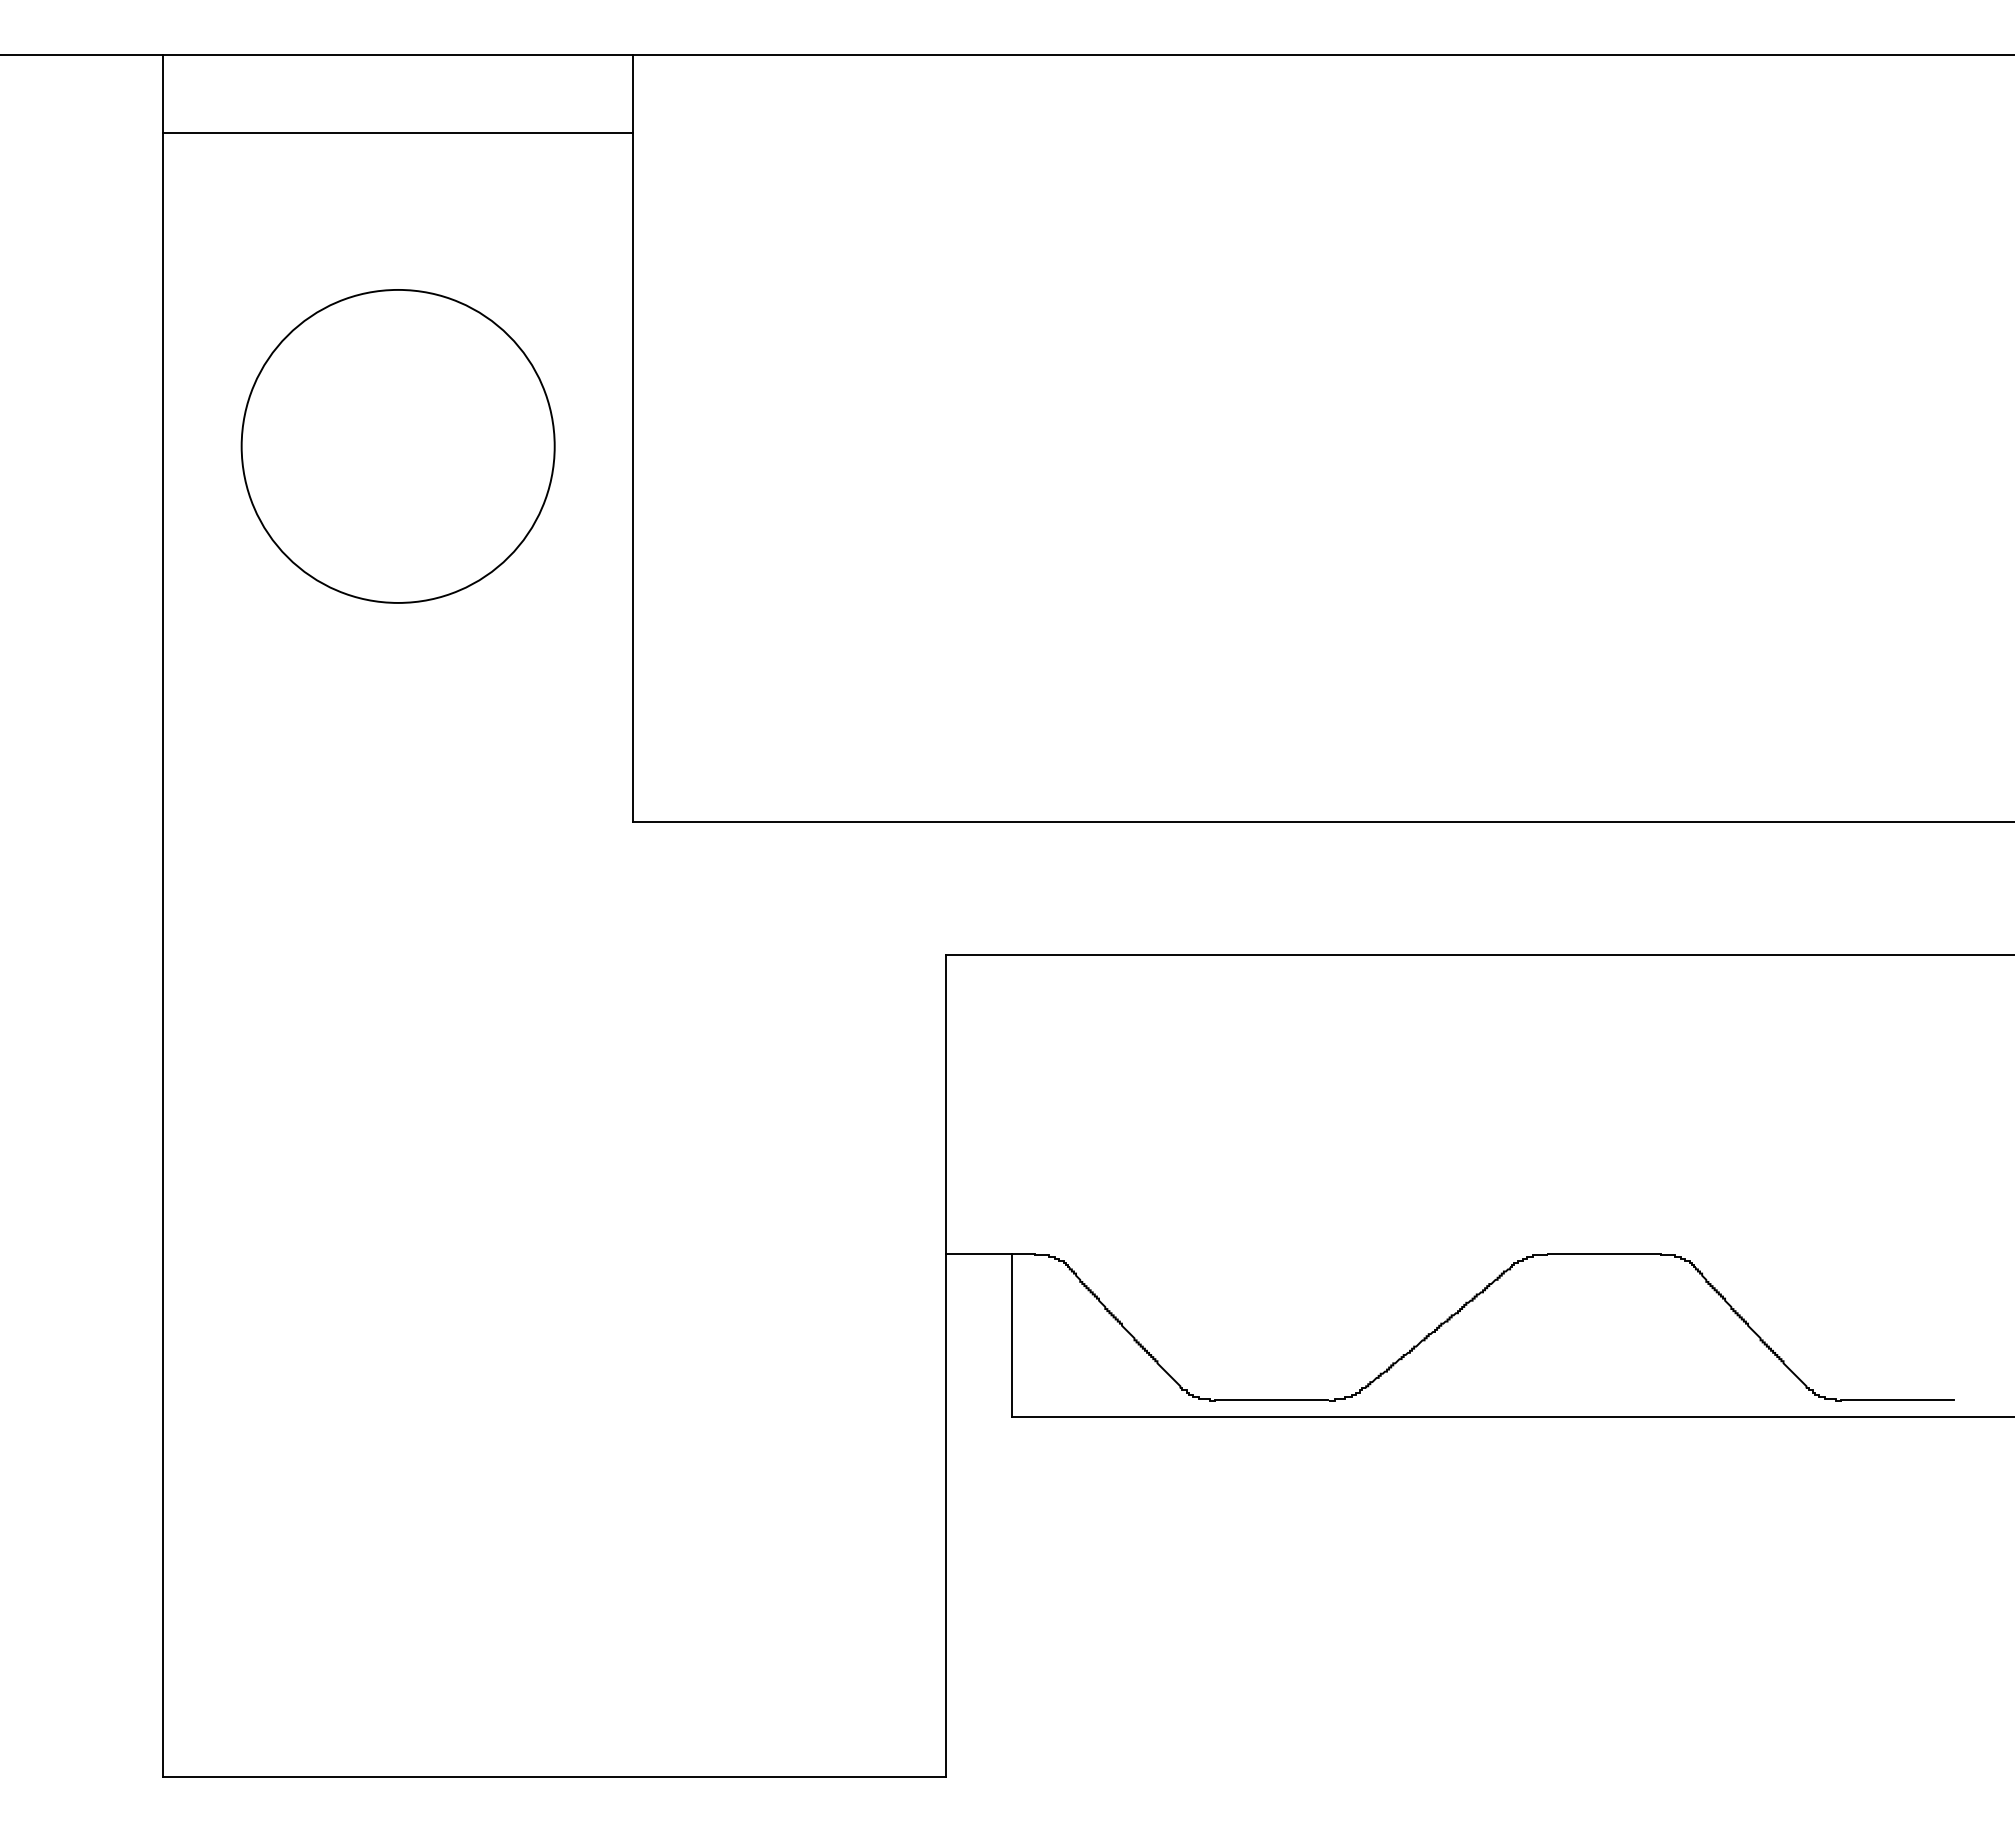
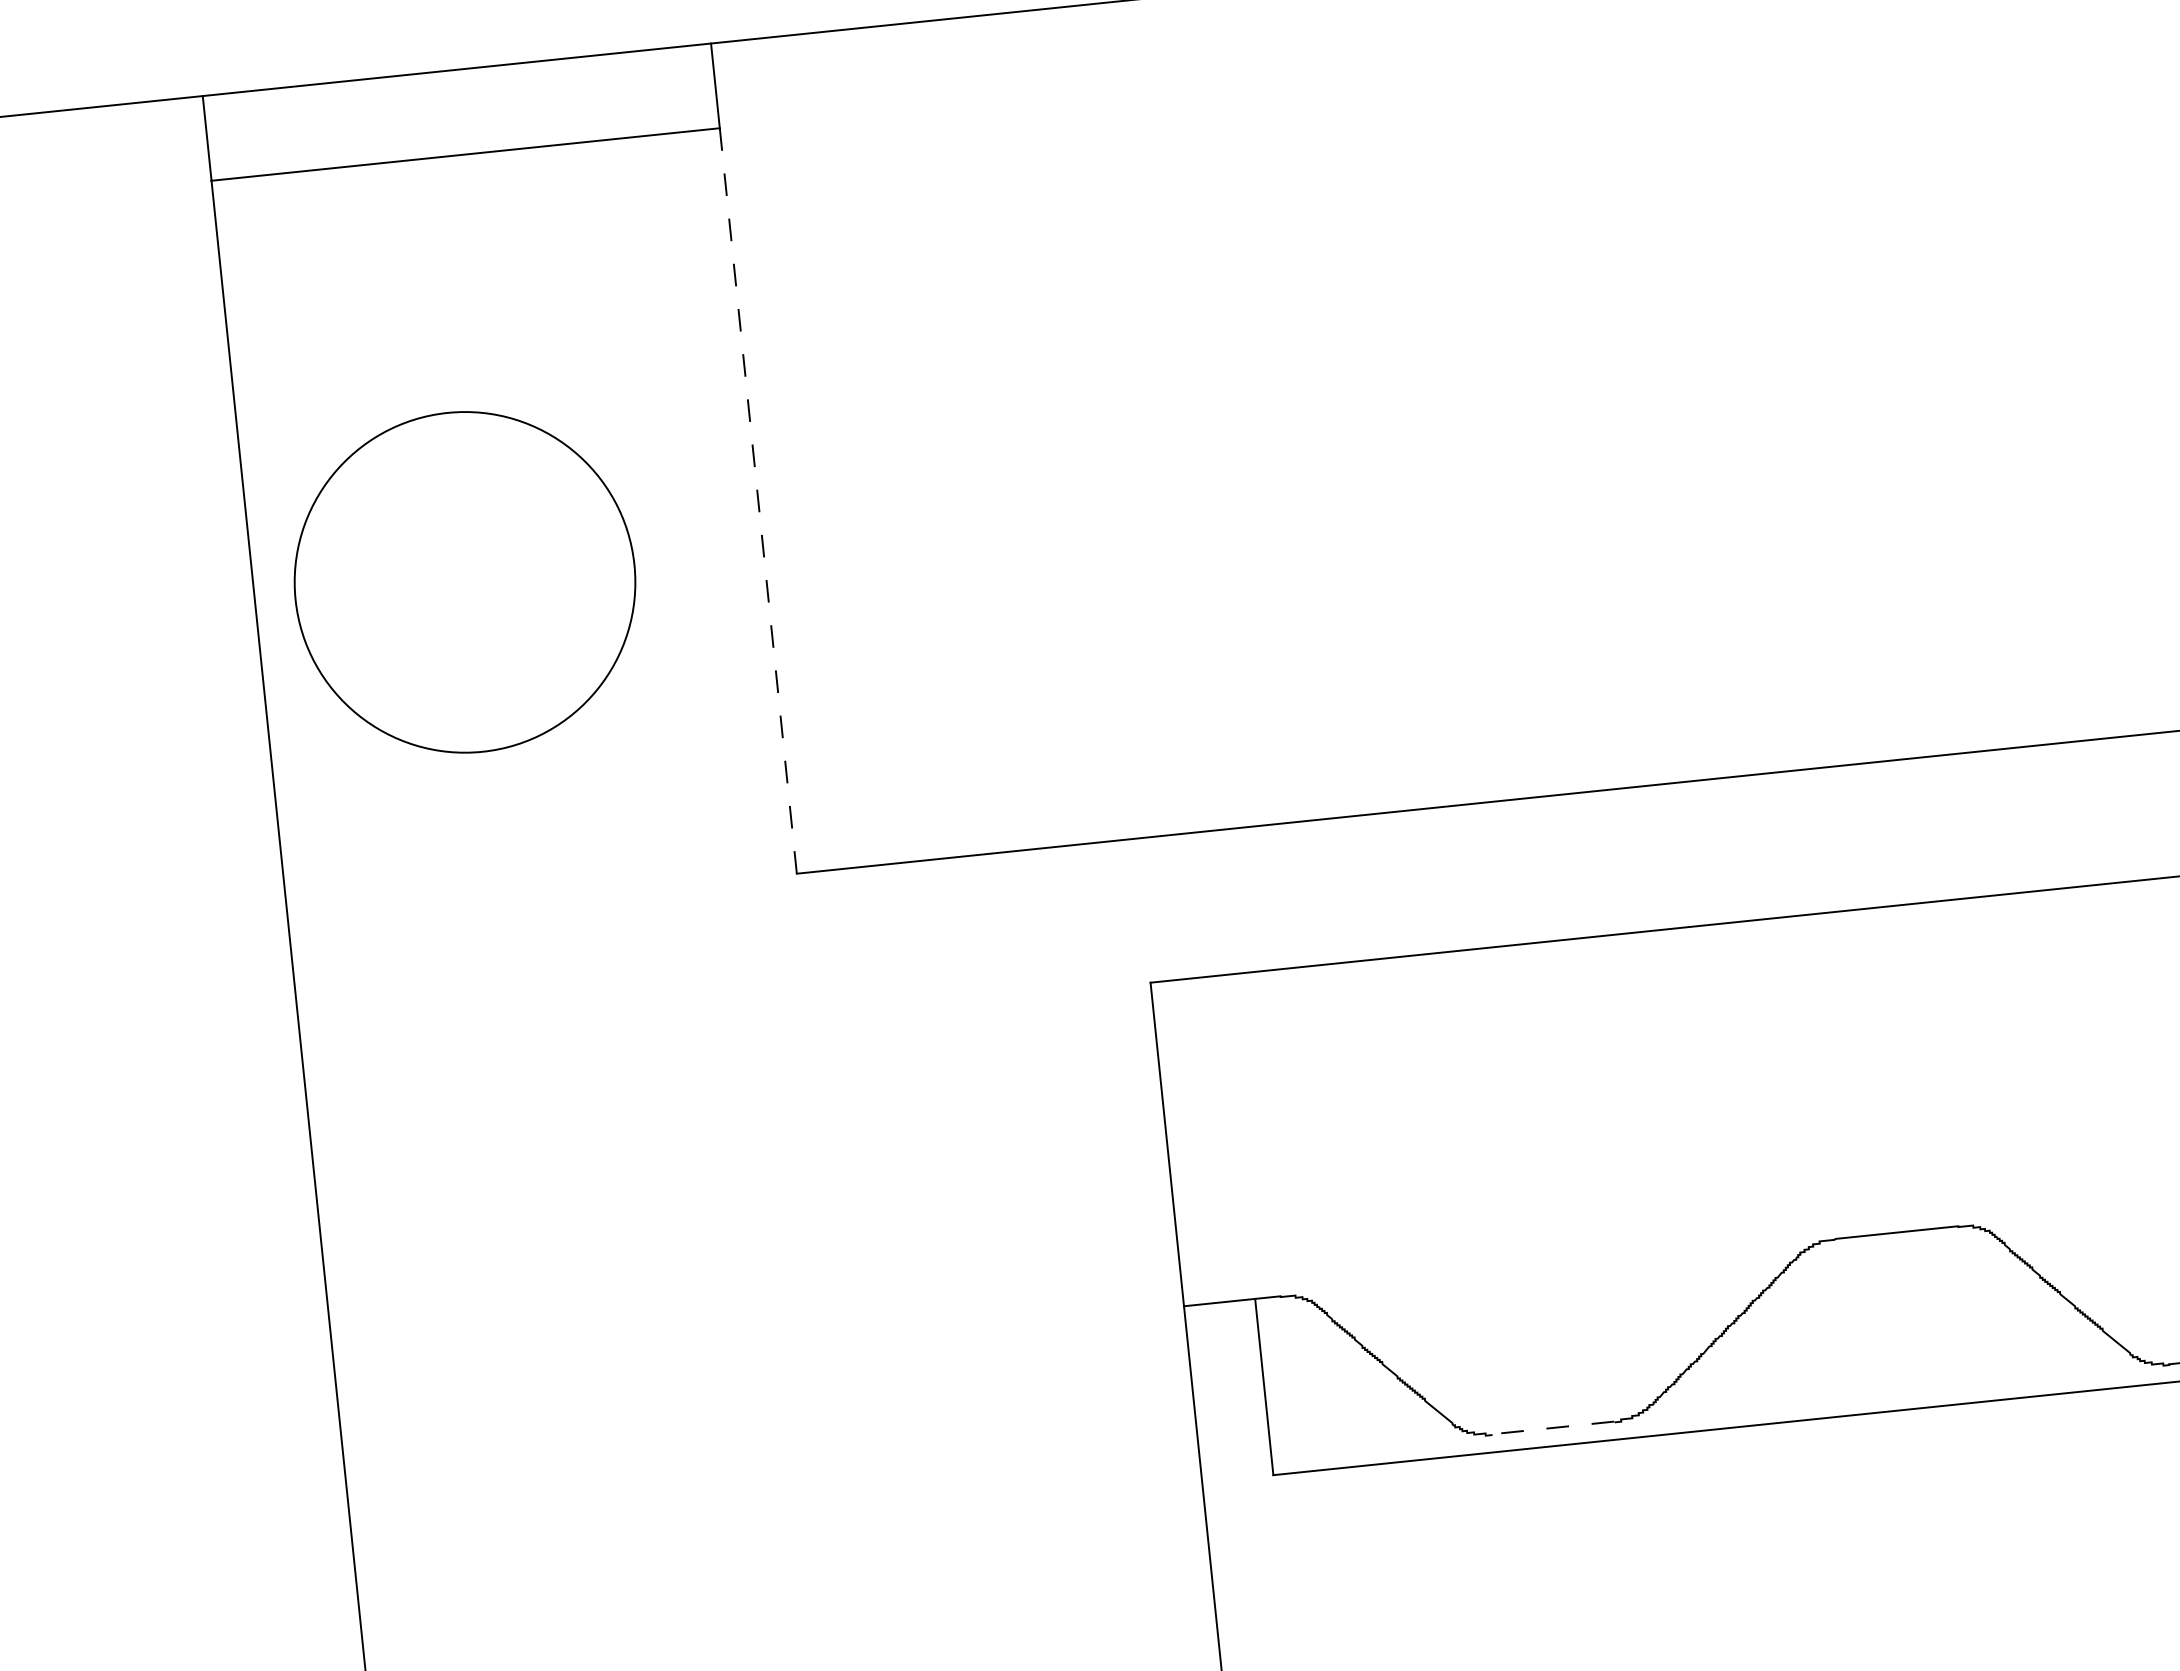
circle: (397, 446) -> (464, 582), moved
line: (632, 477) -> (757, 500), solid -> dashed
line: (1271, 1400) -> (1552, 1428), solid -> dashed

